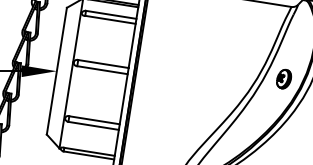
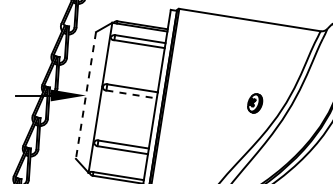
line: (102, 70) -> (131, 94), solid -> dashed
line: (56, 71) -> (85, 95), solid -> dashed
part: (284, 79) -> (255, 103), moved

